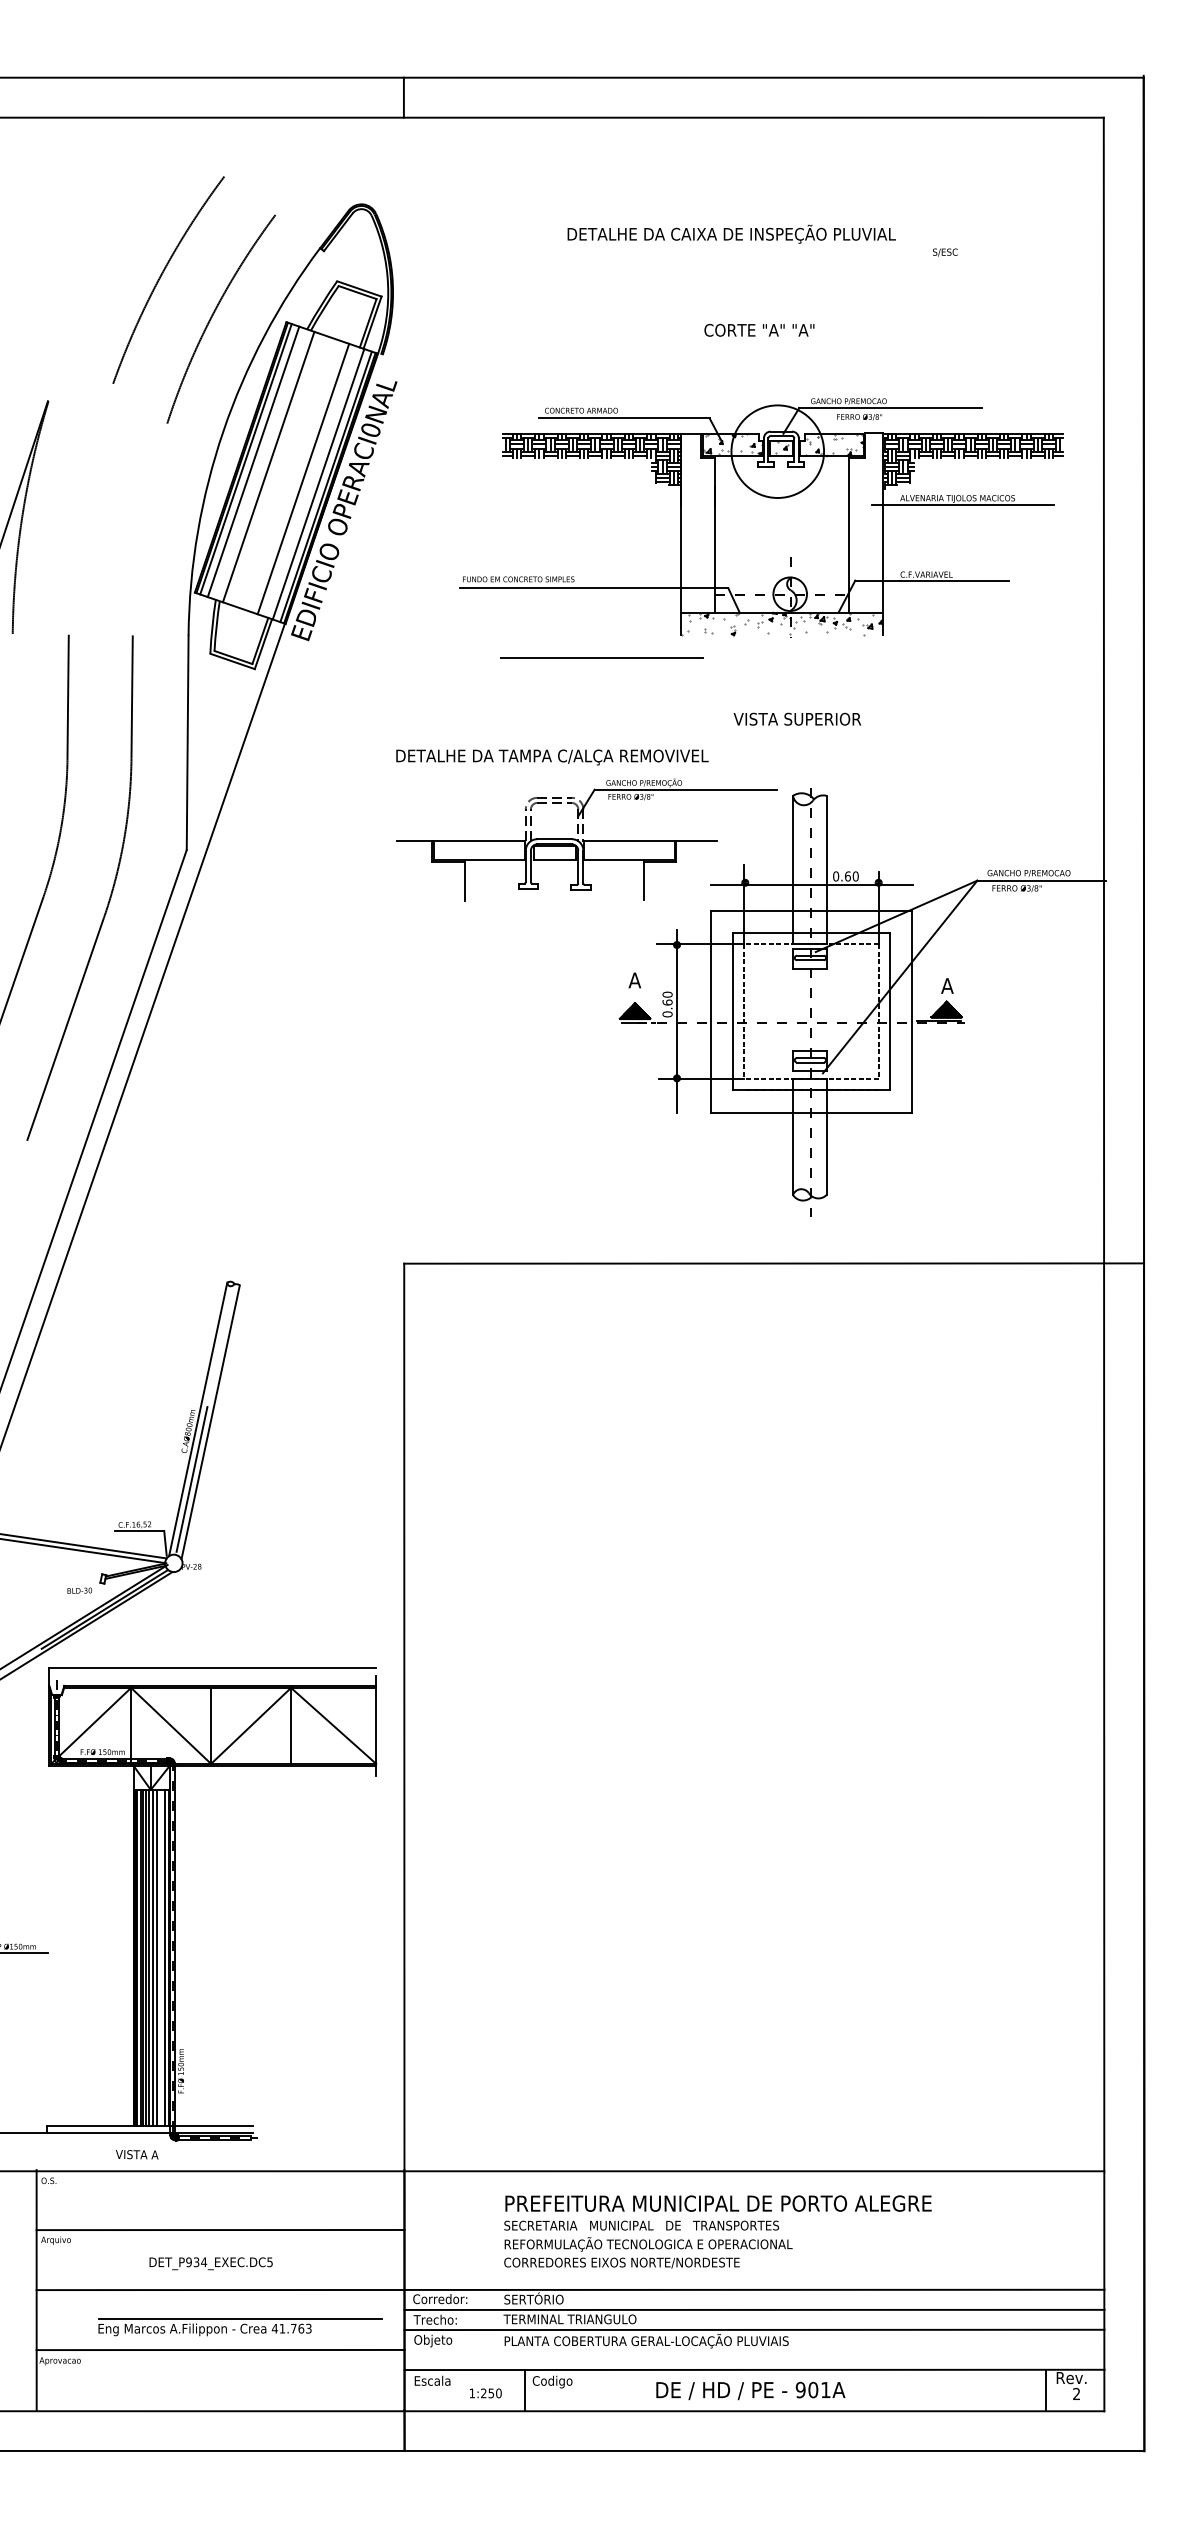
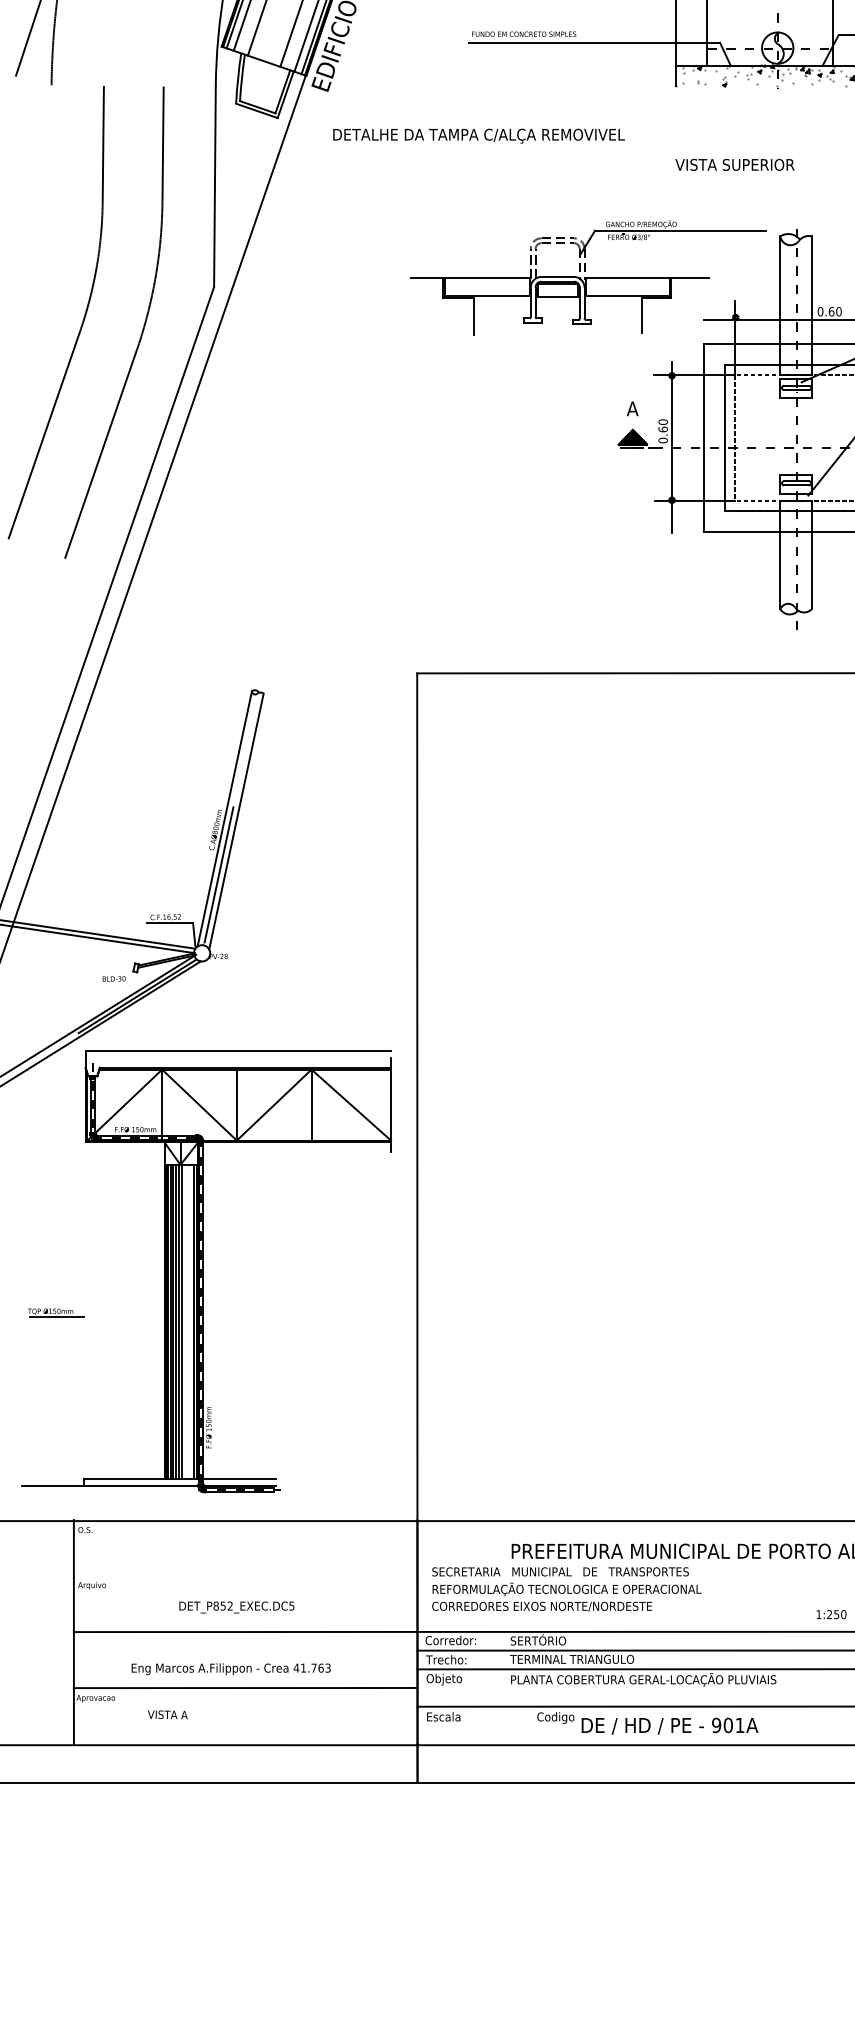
line: (601, 658) -> (601, 108), removed
text: (797, 718) -> (735, 164), moved
text: (552, 757) -> (479, 136), moved
line: (157, 1957) -> (186, 1321), removed
text: (137, 2154) -> (168, 1714), moved
line: (220, 2229) -> (245, 1575), removed
text: (648, 2244) -> (566, 1589), moved
text: (196, 2262) -> (223, 1606), DET_P934_EXEC.DC5 -> DET_P852_EXEC.DC5
line: (240, 2319) -> (264, 1659), removed
line: (524, 2389) -> (529, 1724), removed
text: (750, 2390) -> (669, 1725), moved
text: (485, 2393) -> (831, 1614), moved

